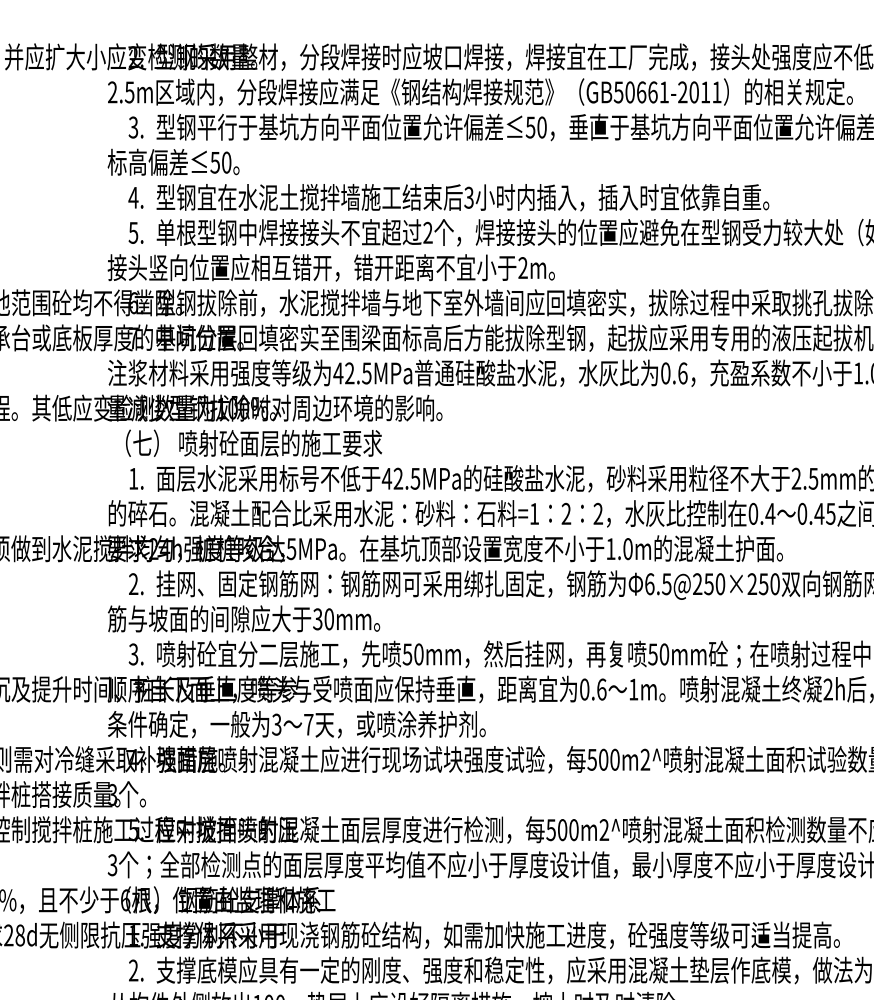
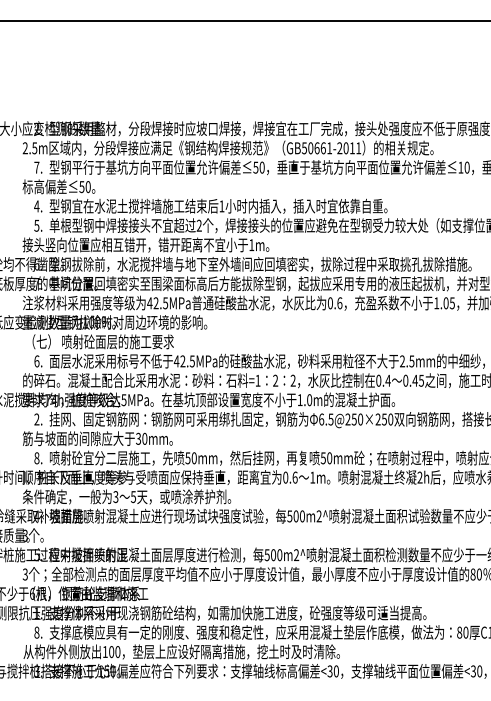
text: (132, 127) -> (36, 167), 3. -> 7.
text: (468, 197) -> (221, 206), 3 -> 1
text: (522, 266) -> (251, 244), 2m -> 1m
text: (132, 478) -> (36, 361), 1. -> 6.
text: (152, 549) -> (47, 400), 24h -> 74h
text: (132, 653) -> (36, 457), 3. -> 8.
text: (308, 725) -> (133, 497), 7 -> 5
text: (132, 970) -> (36, 632), 2. -> 8.

